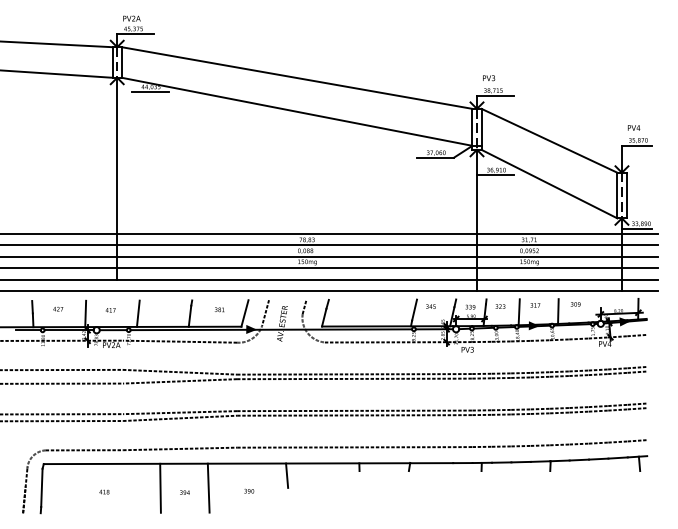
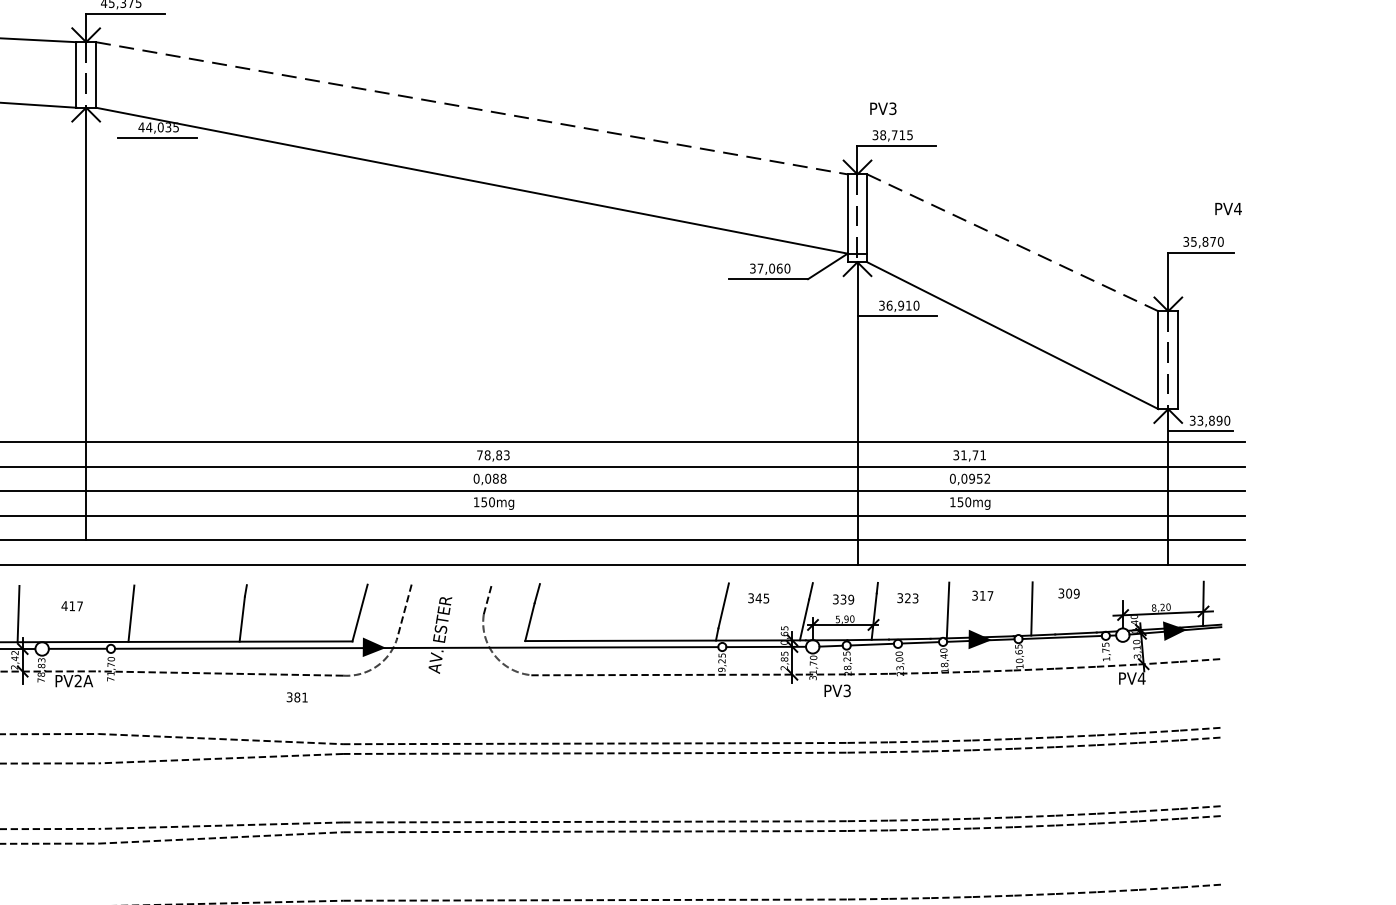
line: (297, 78) -> (472, 109), solid -> dashed
text: (634, 127) -> (1229, 207), moved
line: (549, 141) -> (1012, 244), solid -> dashed
text: (219, 309) -> (296, 696), moved

